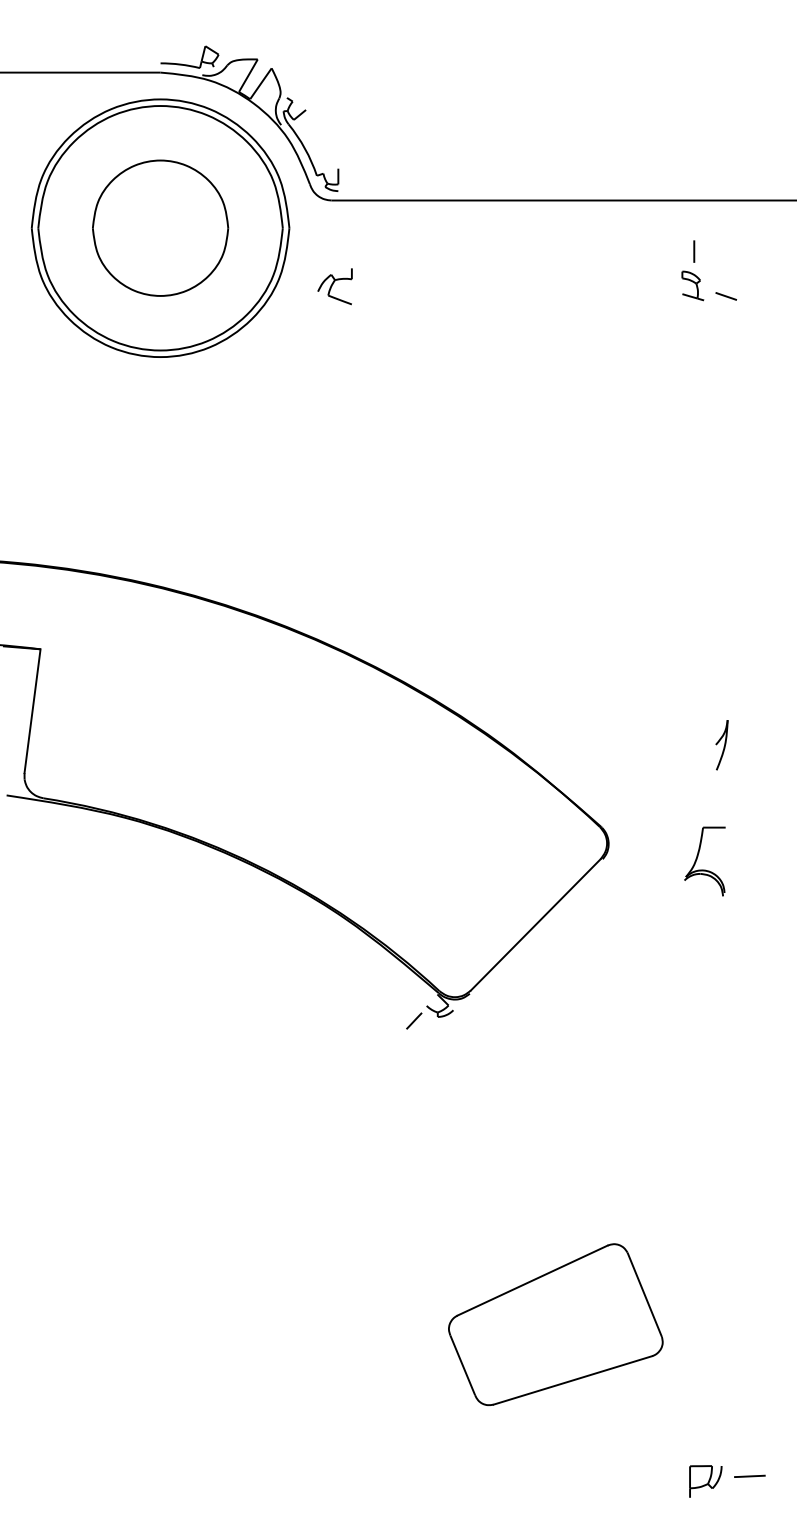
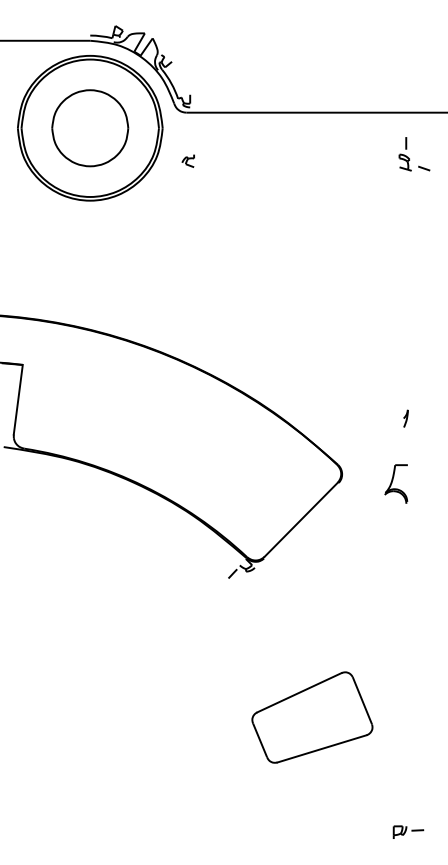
part: (708, 271) -> (414, 154), moved
part: (333, 285) -> (187, 160), size x0.62
part: (721, 744) -> (405, 418), size x0.62
part: (555, 1324) -> (312, 717), moved
part: (726, 1479) -> (408, 831), size x0.71

